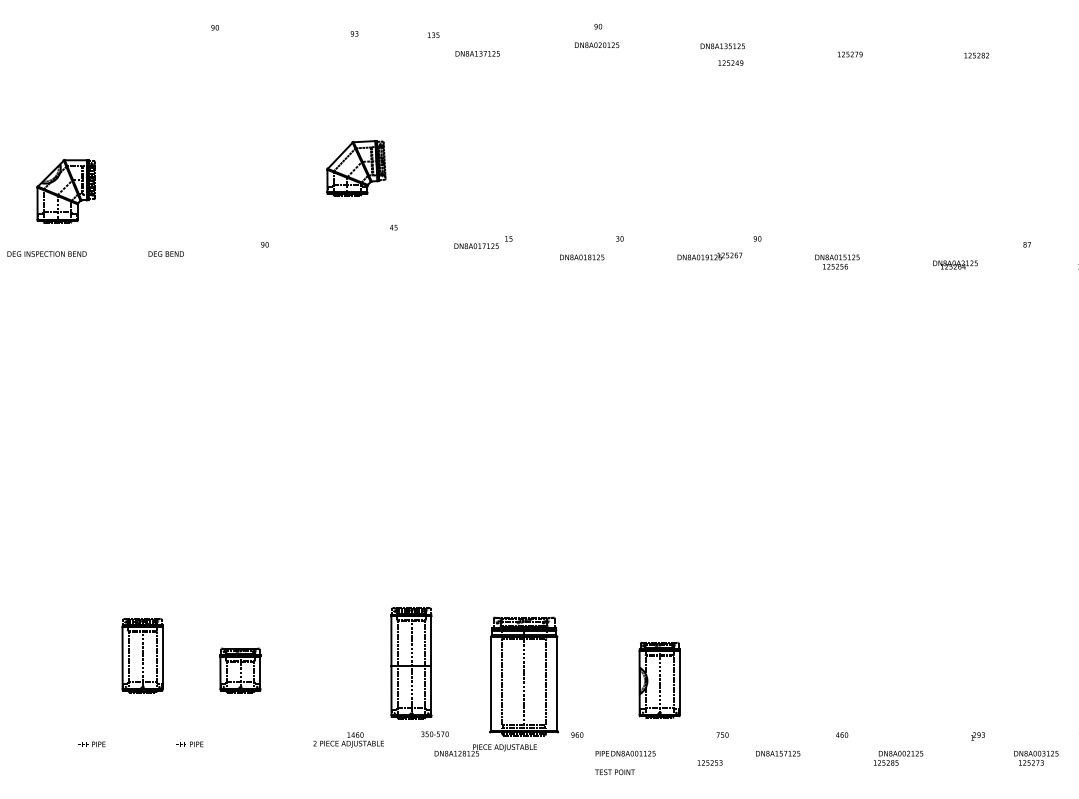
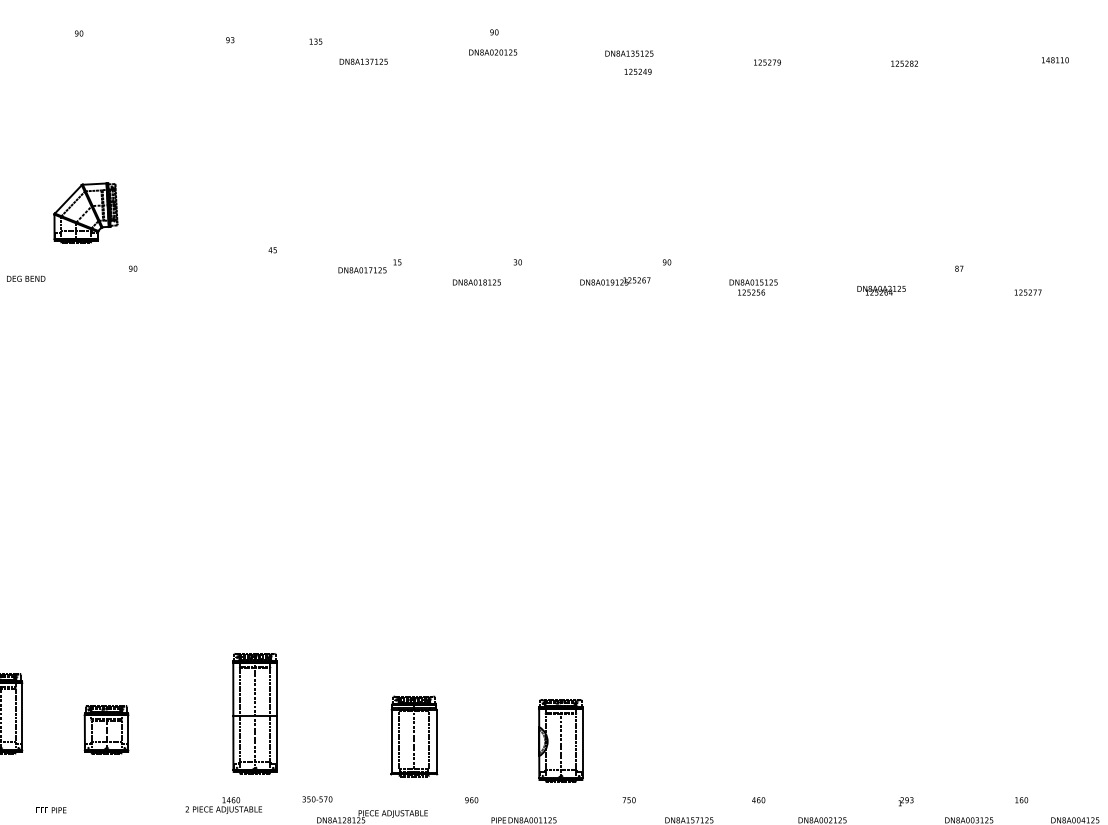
part: (356, 168) -> (86, 213), moved
part: (411, 663) -> (255, 713), moved
part: (524, 675) -> (414, 735), size x0.62

